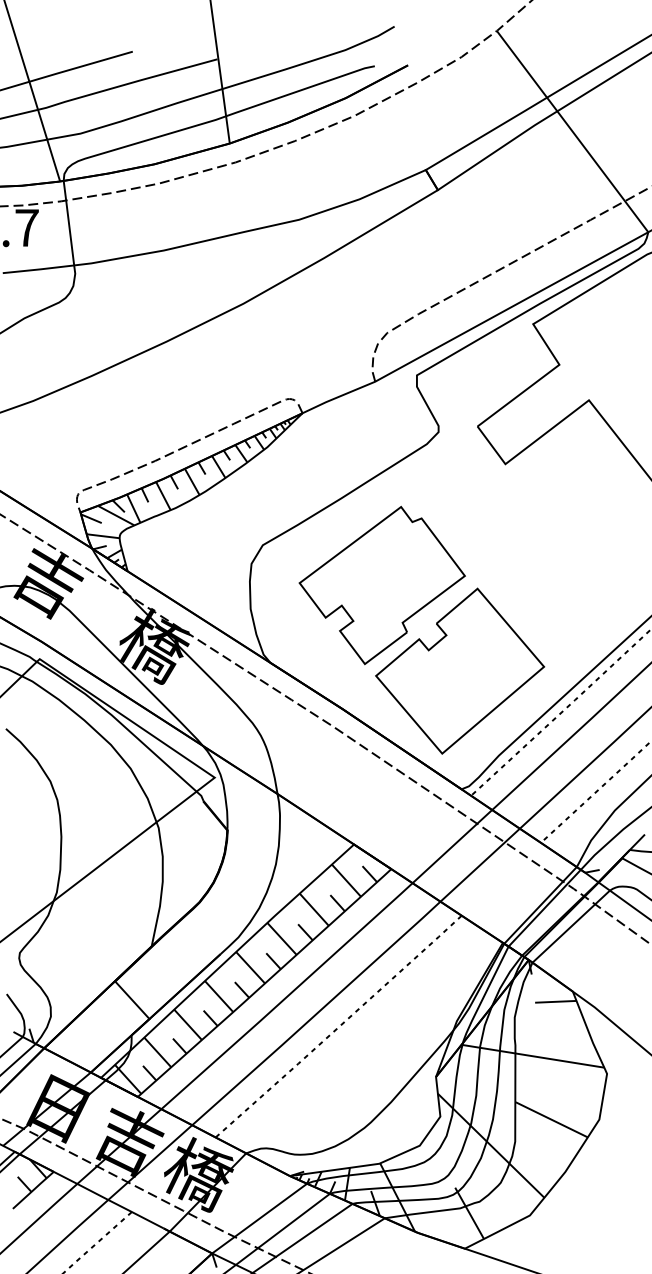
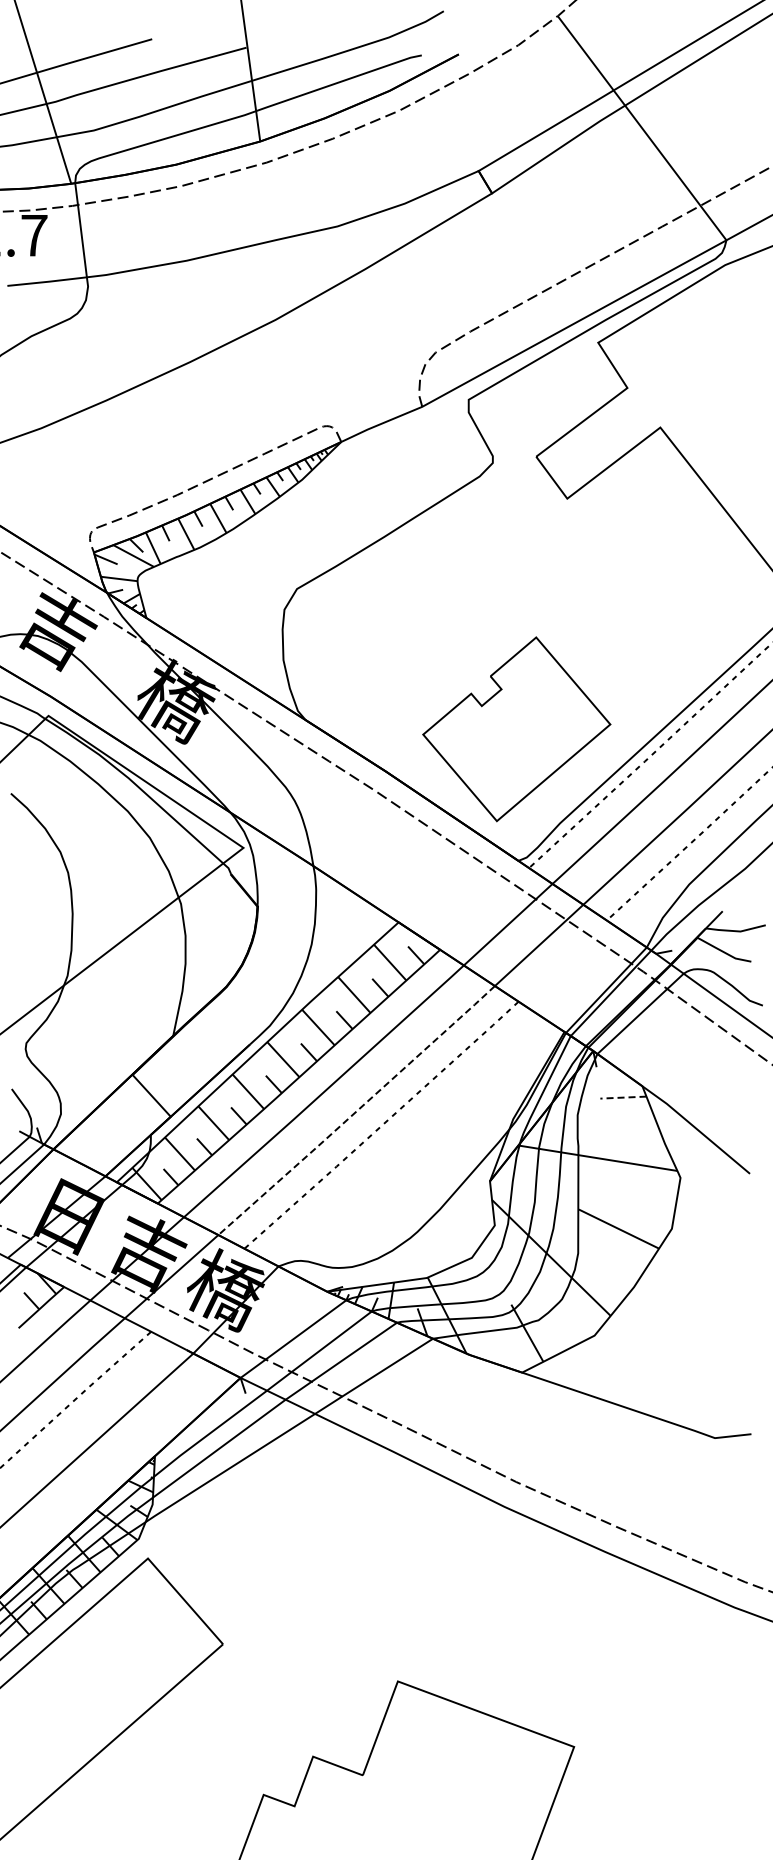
part: (382, 585) -> (430, 633), removed
line: (554, 1001) -> (622, 1097), solid -> dashed
line: (316, 1014) -> (356, 1111), solid -> dashed

